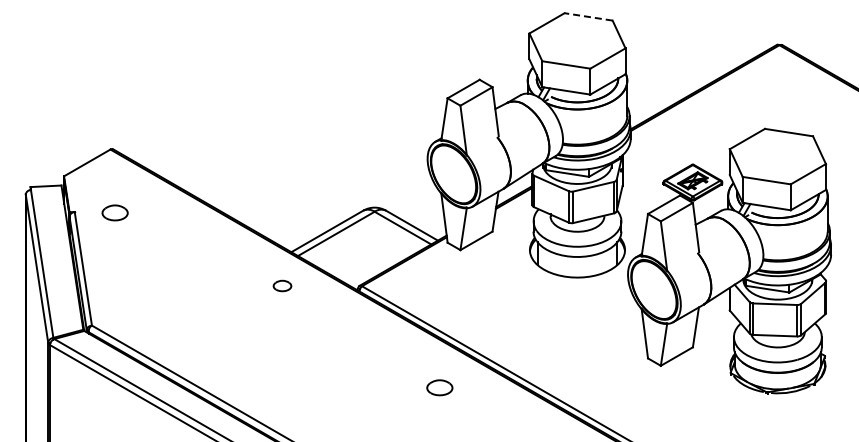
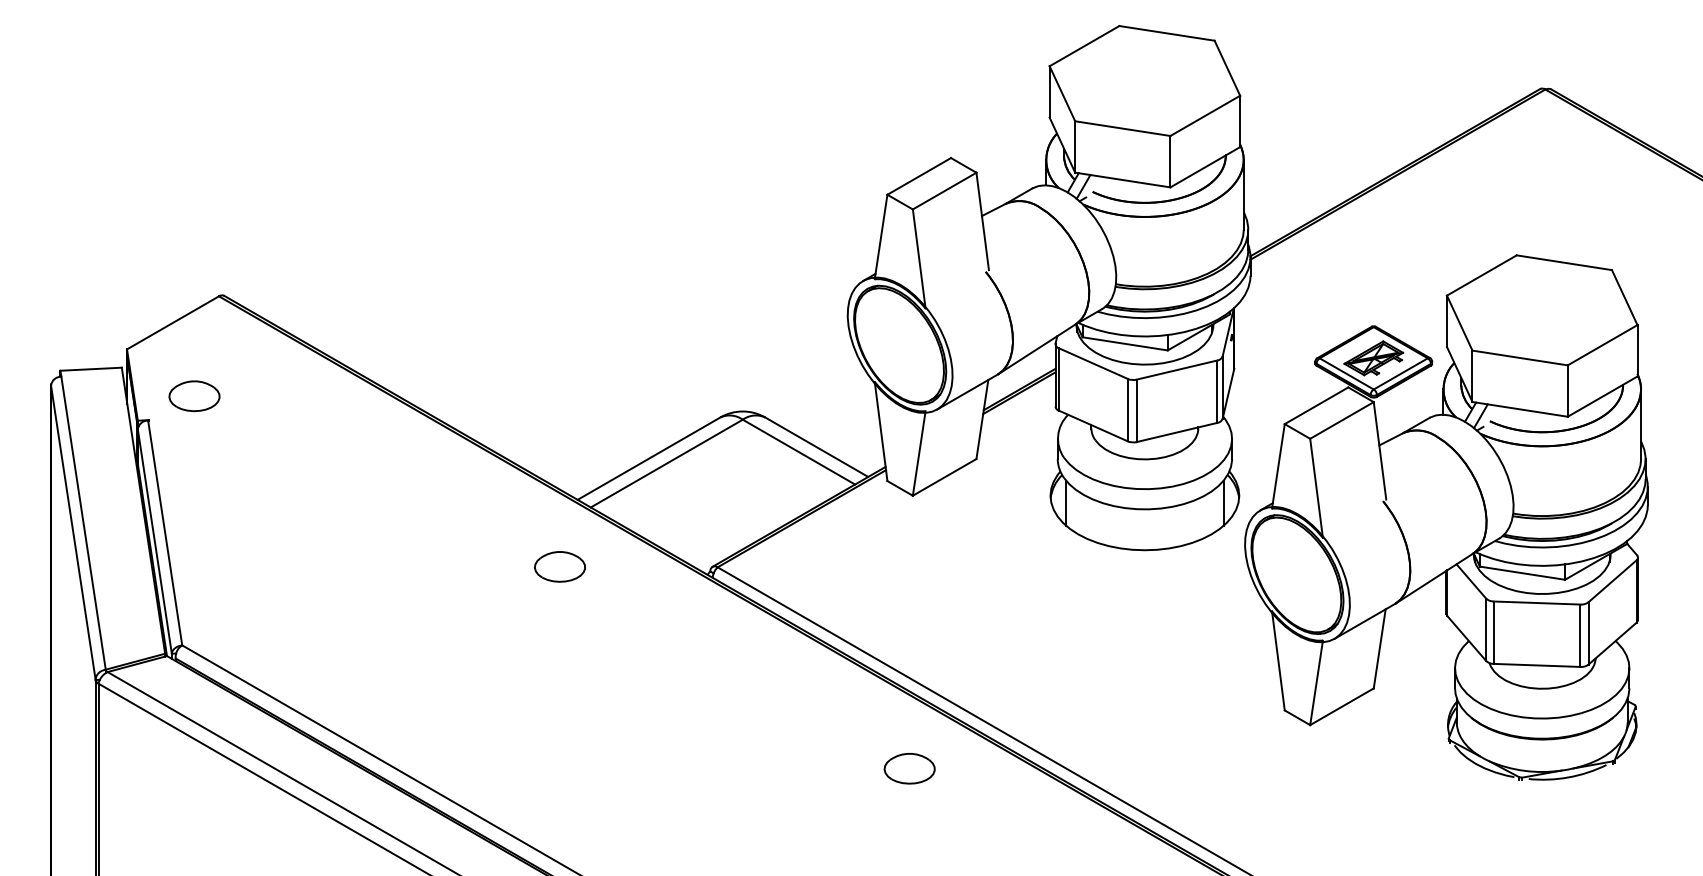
line: (588, 16) -> (1166, 32), dashed -> solid
part: (114, 212) -> (193, 395), moved
part: (282, 285) -> (560, 565), size x1.43
part: (439, 387) -> (908, 768), moved

